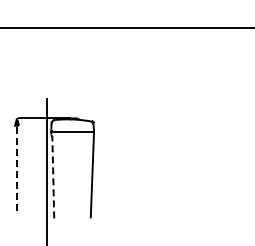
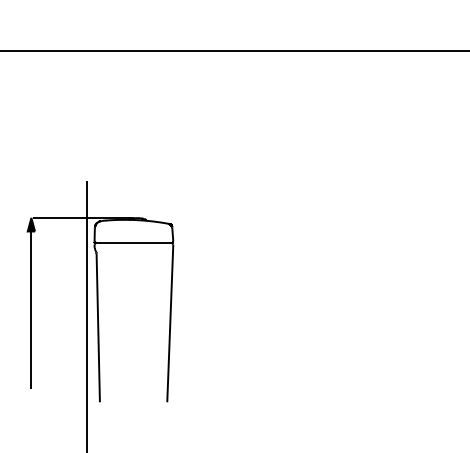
line: (17, 166) -> (32, 306), dashed -> solid
line: (53, 177) -> (98, 326), dashed -> solid

